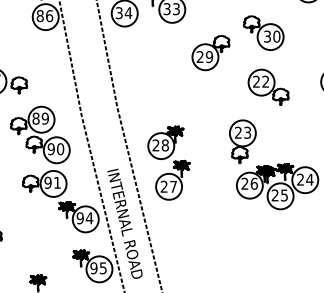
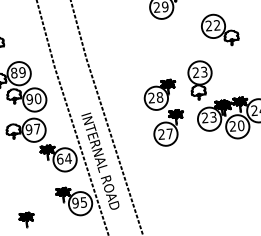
part: (168, 162) -> (163, 112), moved
text: (57, 182) -> (37, 128), 91 -> 97
text: (253, 183) -> (212, 117), 26 -> 23
text: (284, 195) -> (241, 125), 25 -> 20
text: (79, 218) -> (59, 159), 94 -> 64

